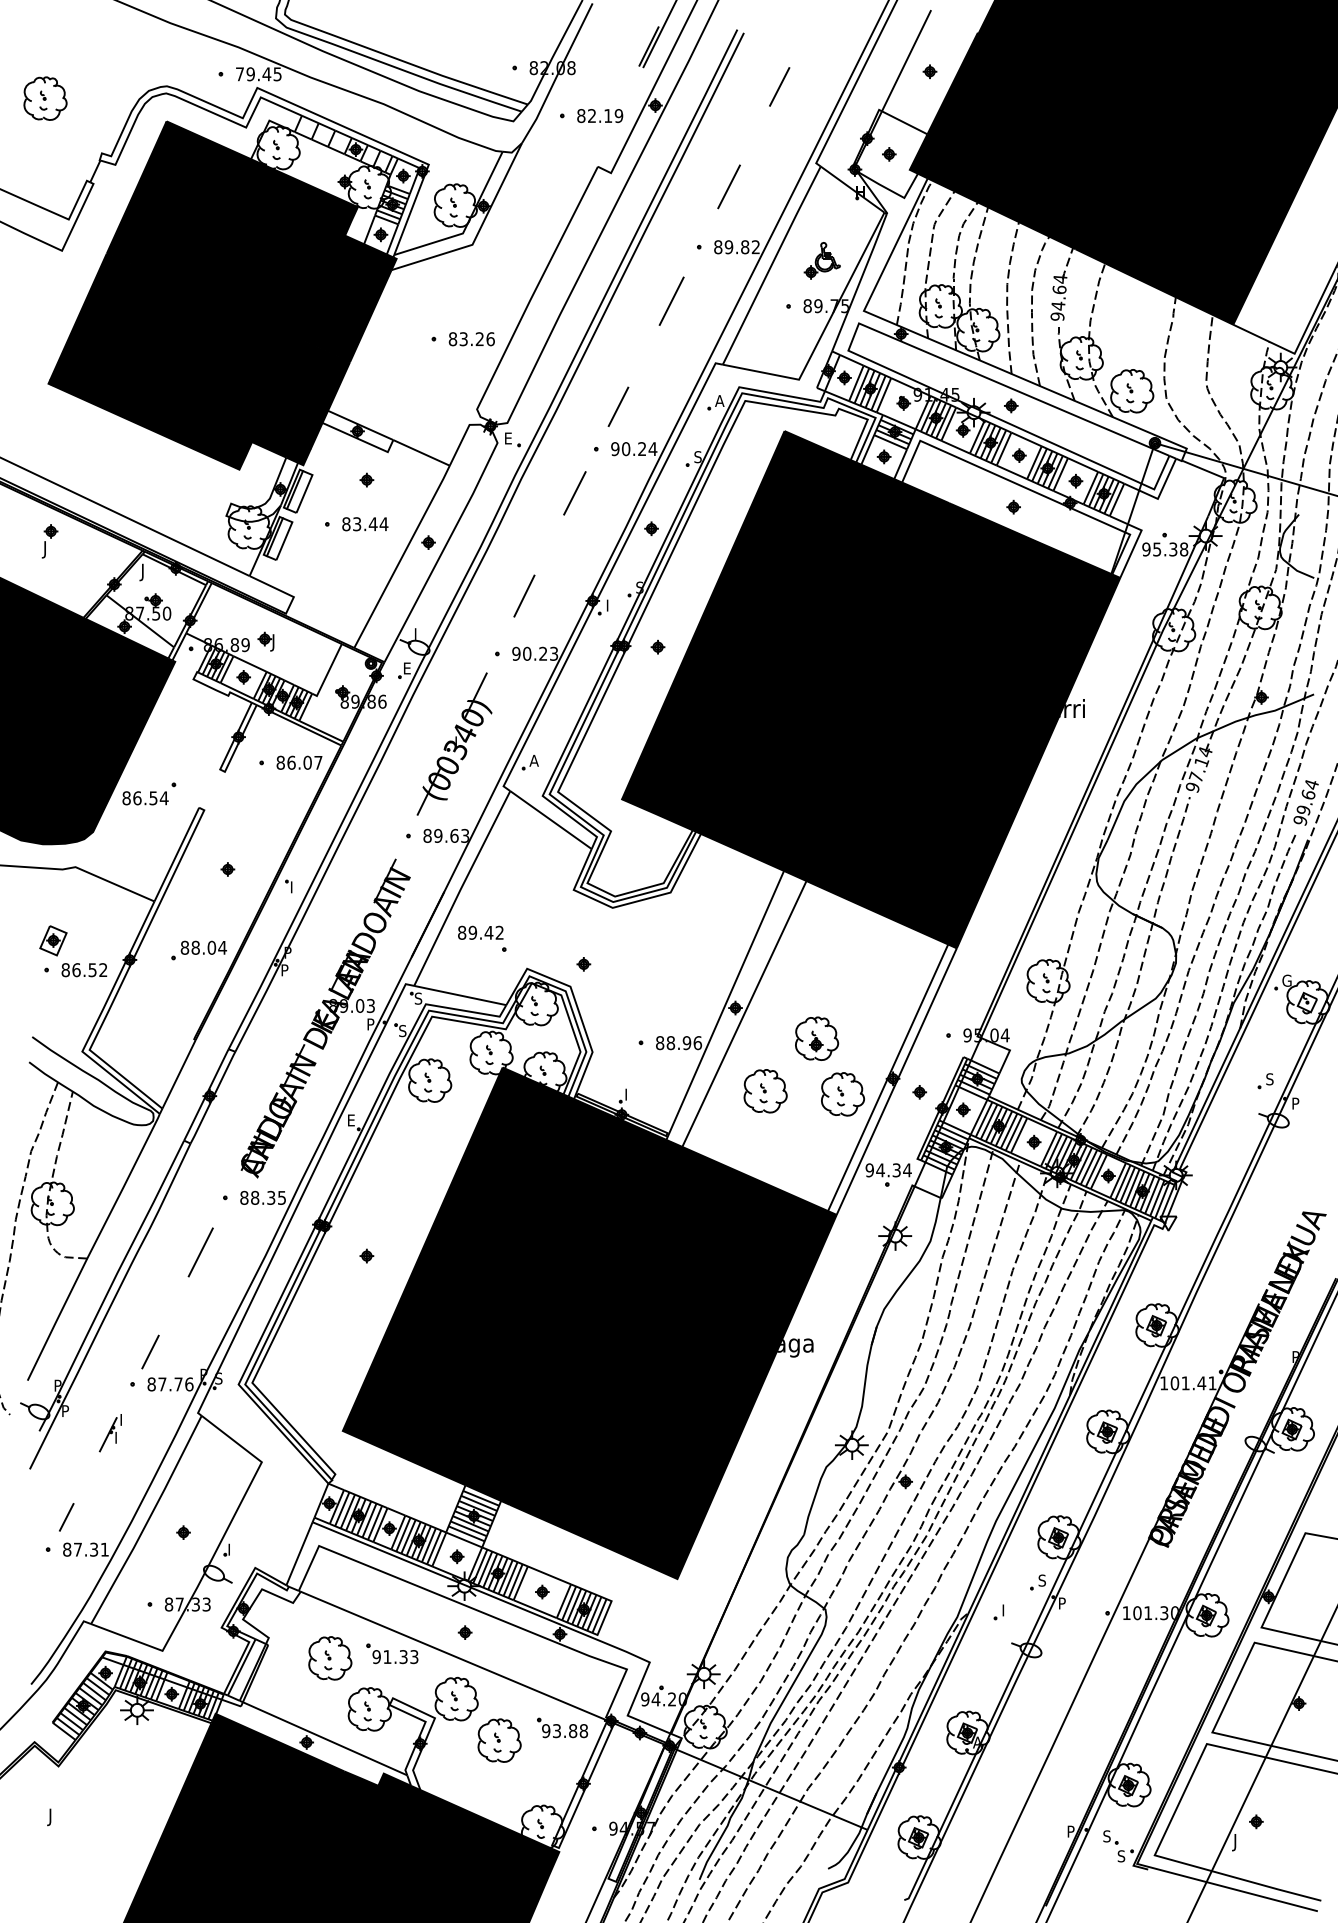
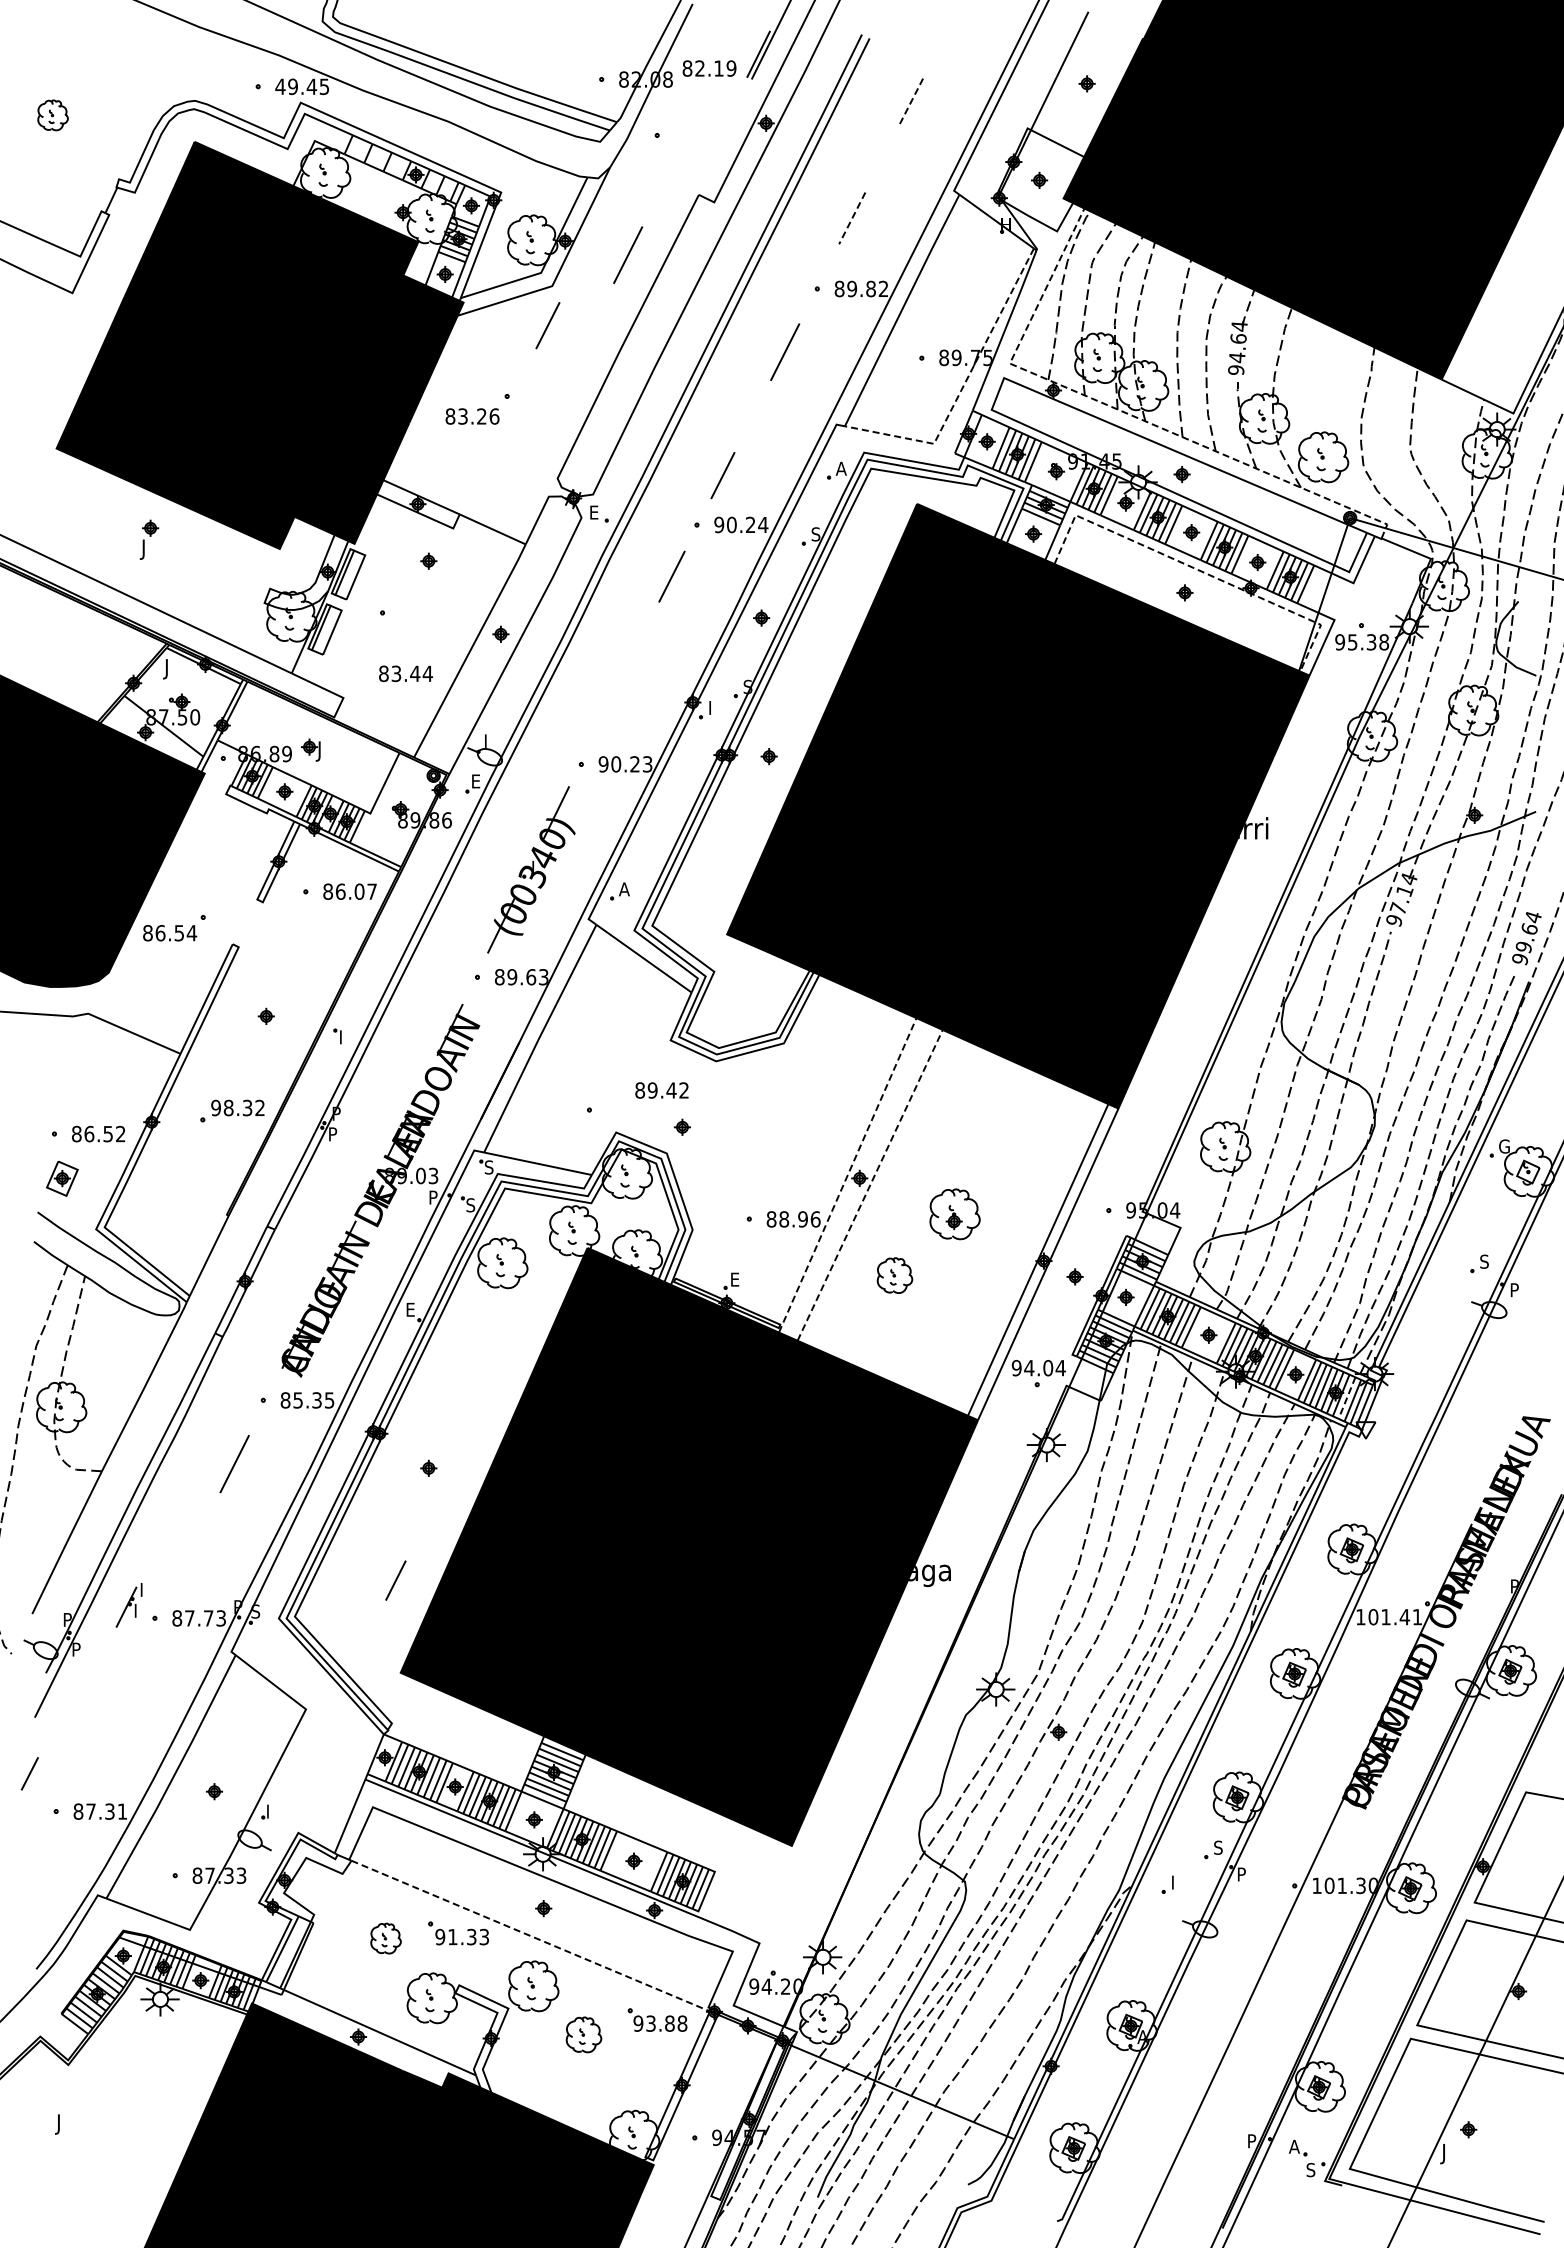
text: (240, 74) -> (280, 86), 79.45 -> 49.45
line: (779, 86) -> (911, 101), solid -> dashed
part: (44, 98) -> (52, 115), size x0.6
text: (600, 115) -> (709, 68), moved
line: (729, 186) -> (852, 218), solid -> dashed
line: (537, 217) -> (628, 254), added
part: (821, 260) -> (960, 304), removed
line: (468, 278) -> (547, 325), added
line: (824, 331) -> (963, 387), solid -> dashed
text: (471, 339) -> (472, 416), moved
line: (963, 353) -> (1126, 413), solid -> dashed
line: (1024, 487) -> (1197, 569), solid -> dashed
text: (365, 523) -> (406, 673), moved
part: (50, 541) -> (149, 539), moved
line: (524, 595) -> (612, 696), removed
text: (480, 932) -> (661, 1090), moved
part: (53, 940) -> (62, 1178), moved
text: (204, 947) -> (238, 1107), 88.04 -> 98.32
line: (725, 1005) -> (847, 1175), solid -> dashed
line: (744, 1014) -> (870, 1185), solid -> dashed
part: (765, 1091) -> (894, 1275), size x0.7
text: (629, 1094) -> (735, 1279), I -> E
part: (842, 1094) -> (984, 1279), removed
text: (896, 1170) -> (1048, 1368), 94.34 -> 94.04
line: (1151, 1196) -> (1346, 1398), solid -> dashed
text: (255, 1198) -> (298, 1400), 88.35 -> 85.35
line: (150, 1351) -> (395, 1580), moved
text: (189, 1384) -> (221, 1618), 87.76 -> 87.73
part: (109, 1433) -> (128, 1605), moved
line: (66, 1517) -> (29, 1773), moved
line: (454, 1656) -> (531, 1936), solid -> dashed
part: (329, 1658) -> (385, 1938), size x0.6
part: (499, 1740) -> (583, 2034), size x0.7
text: (1106, 1836) -> (1293, 2146), S -> A

